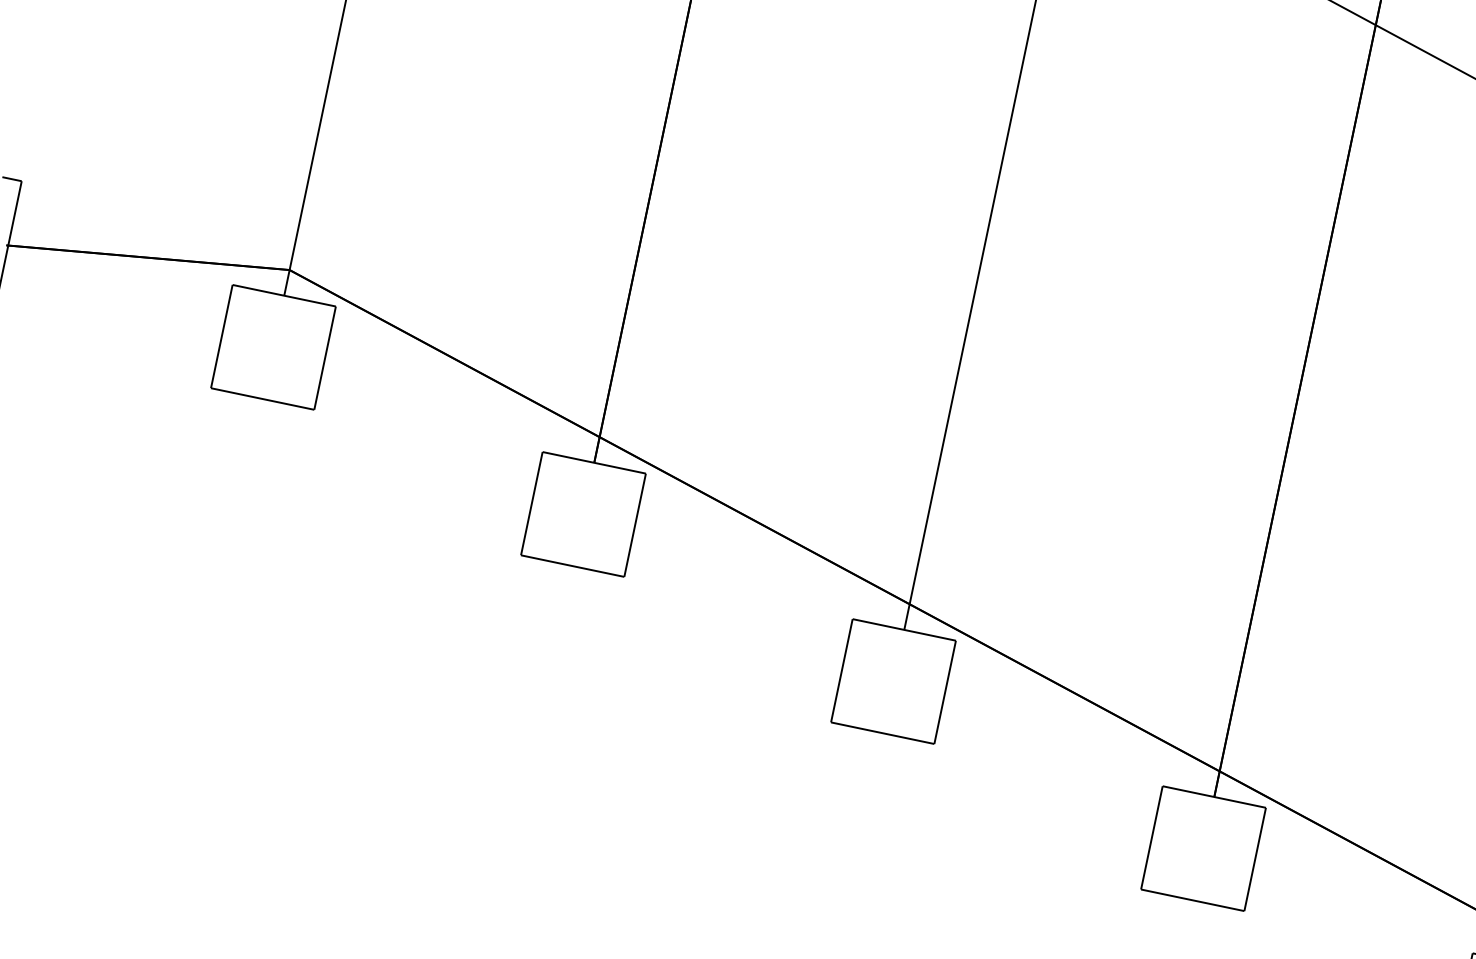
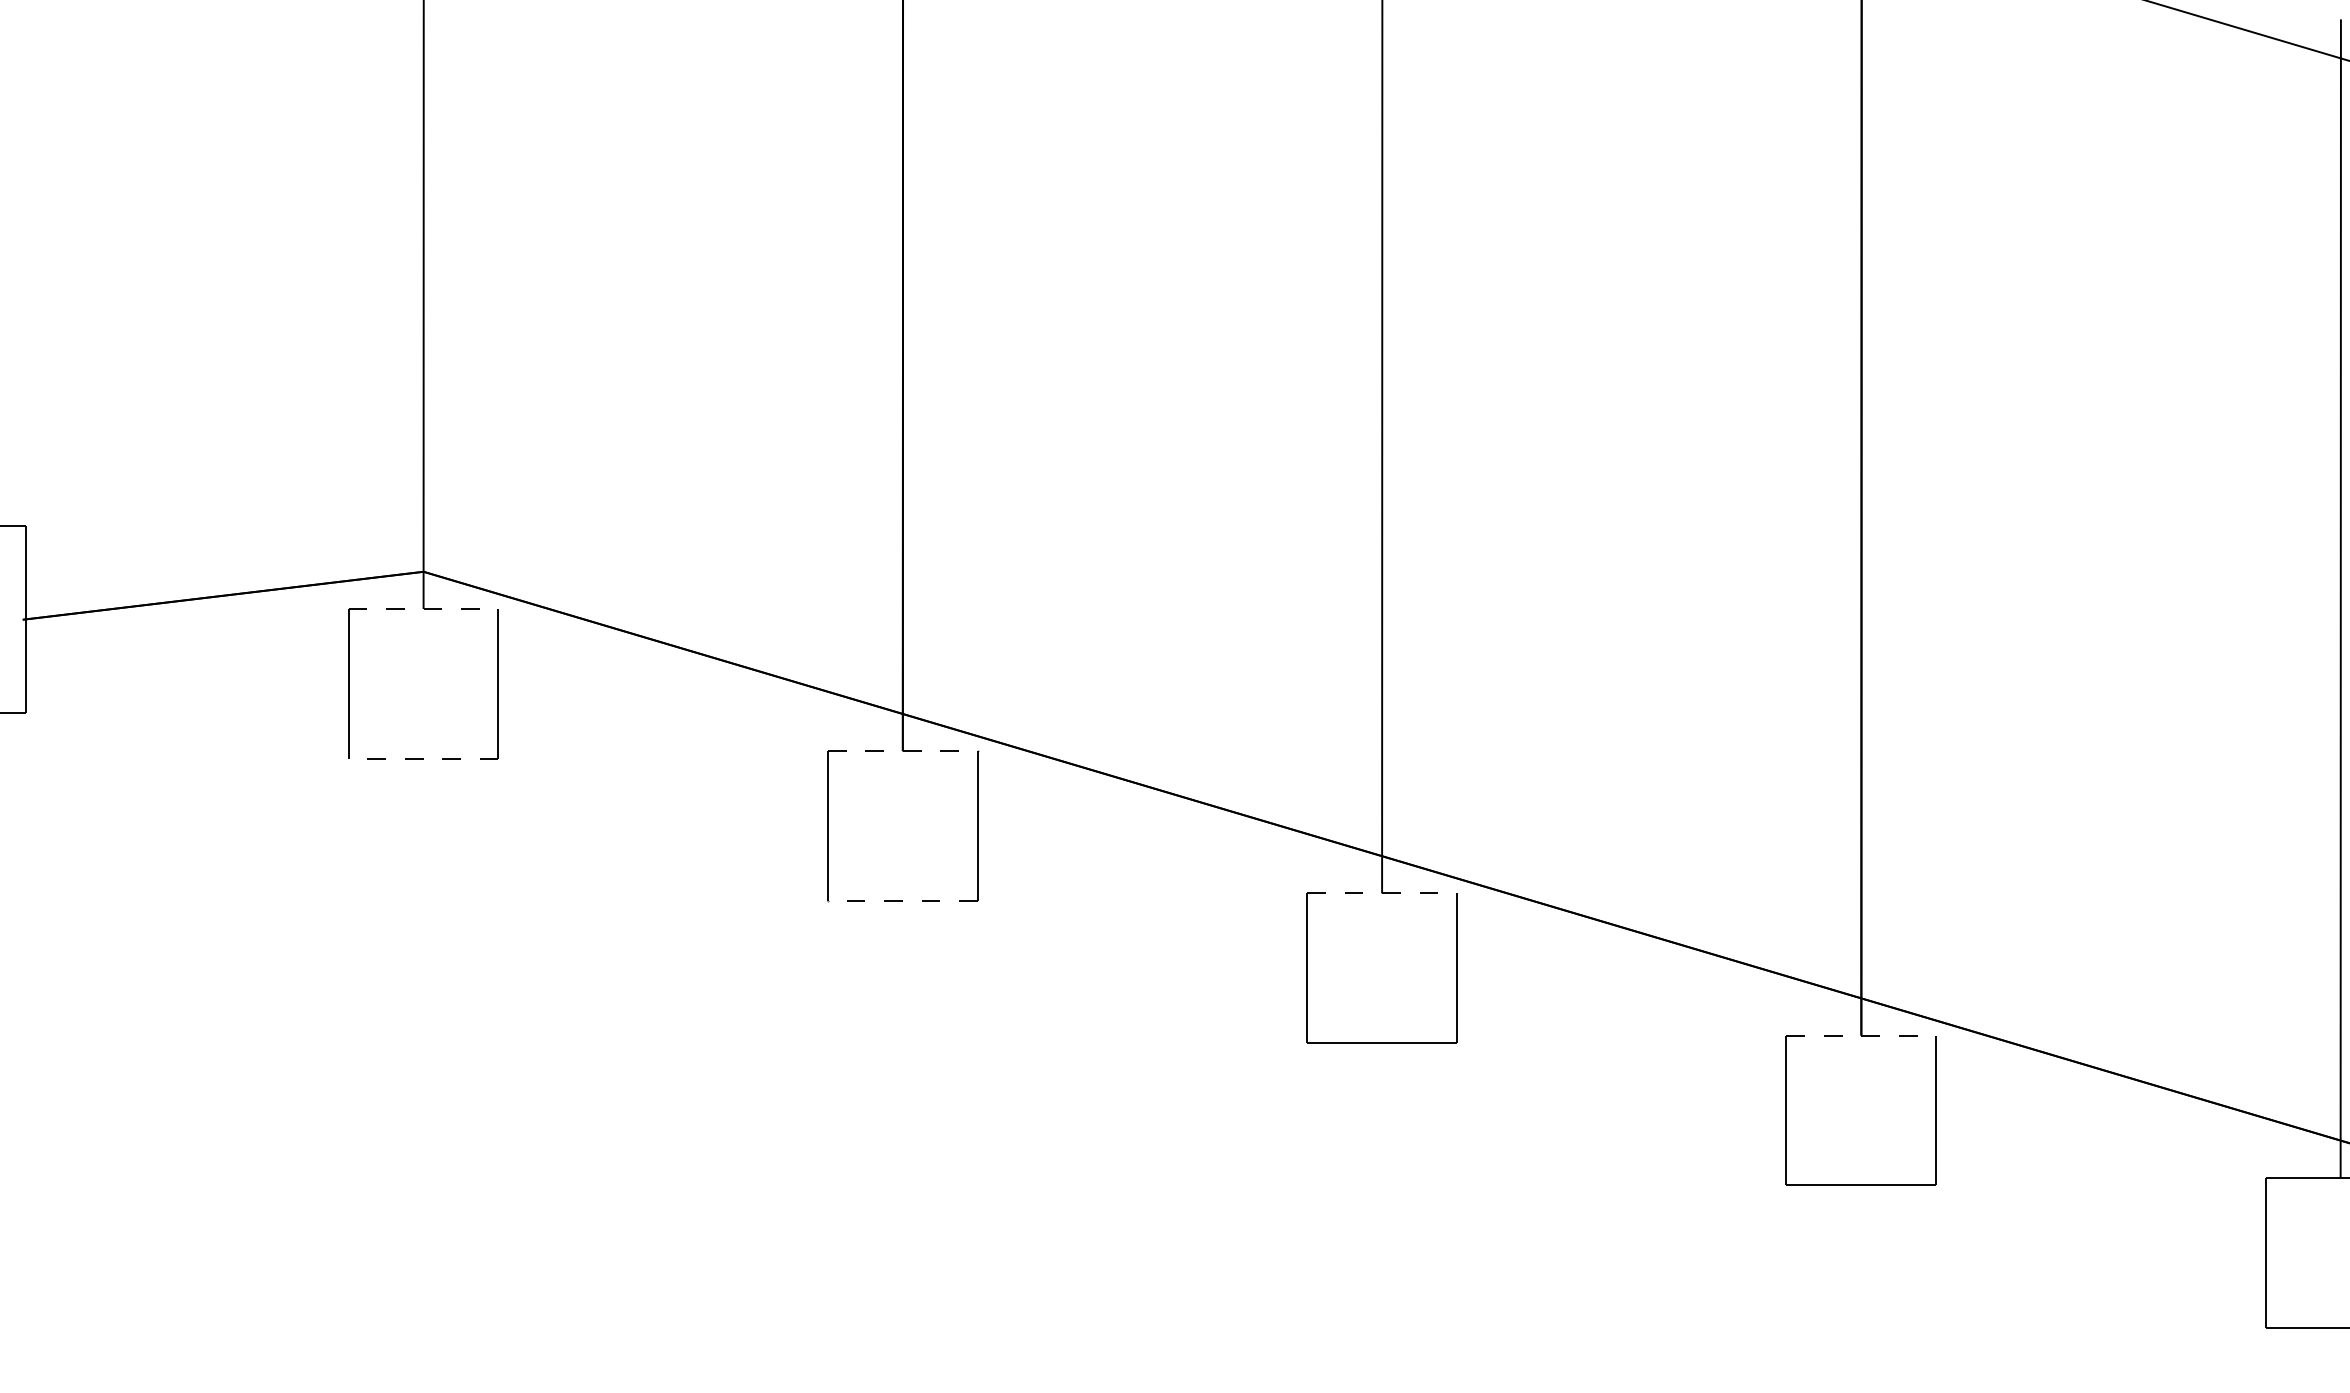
line: (284, 296) -> (423, 609), solid -> dashed
line: (262, 398) -> (423, 758), solid -> dashed
line: (594, 462) -> (902, 751), solid -> dashed
line: (572, 566) -> (902, 901), solid -> dashed
line: (904, 630) -> (1382, 893), solid -> dashed
line: (1214, 796) -> (1861, 1035), solid -> dashed

